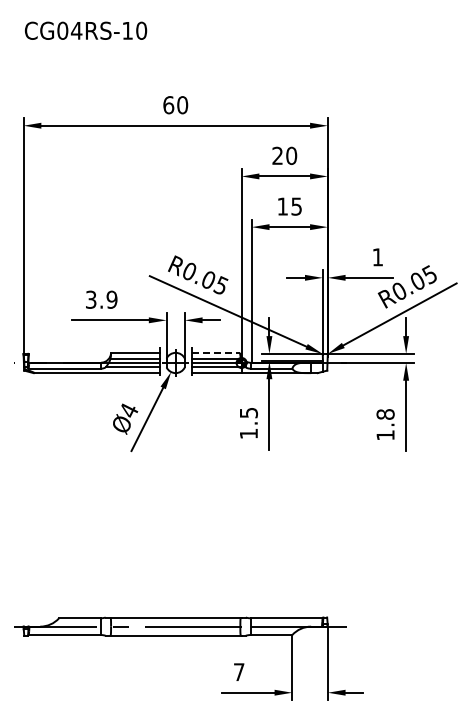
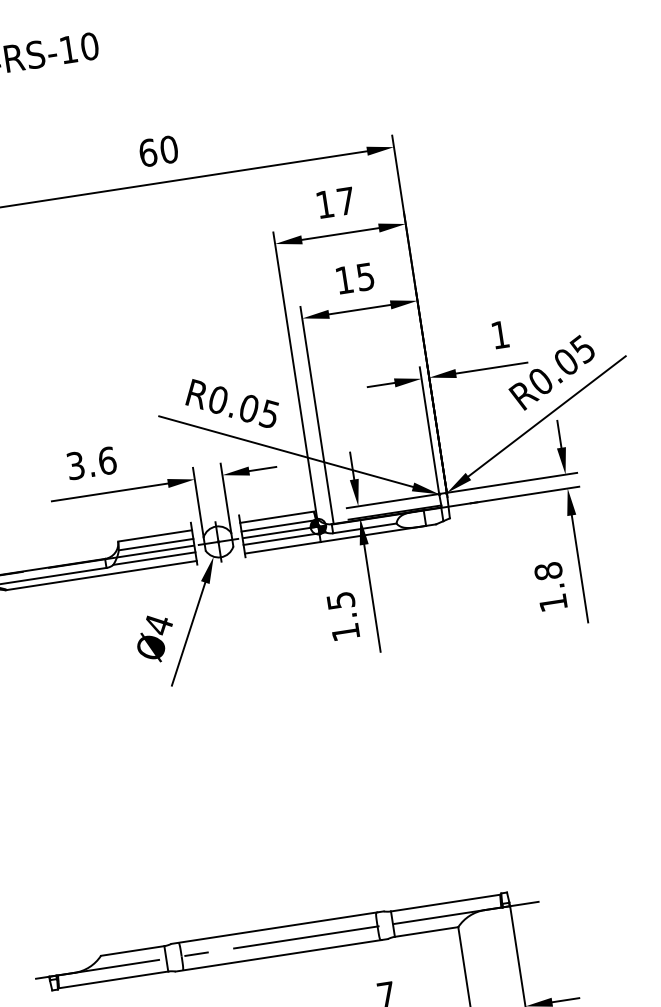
text: (284, 155) -> (335, 202), 20 -> 17
text: (111, 299) -> (106, 460), 3.9 -> 3.6
line: (216, 352) -> (277, 516), dashed -> solid

